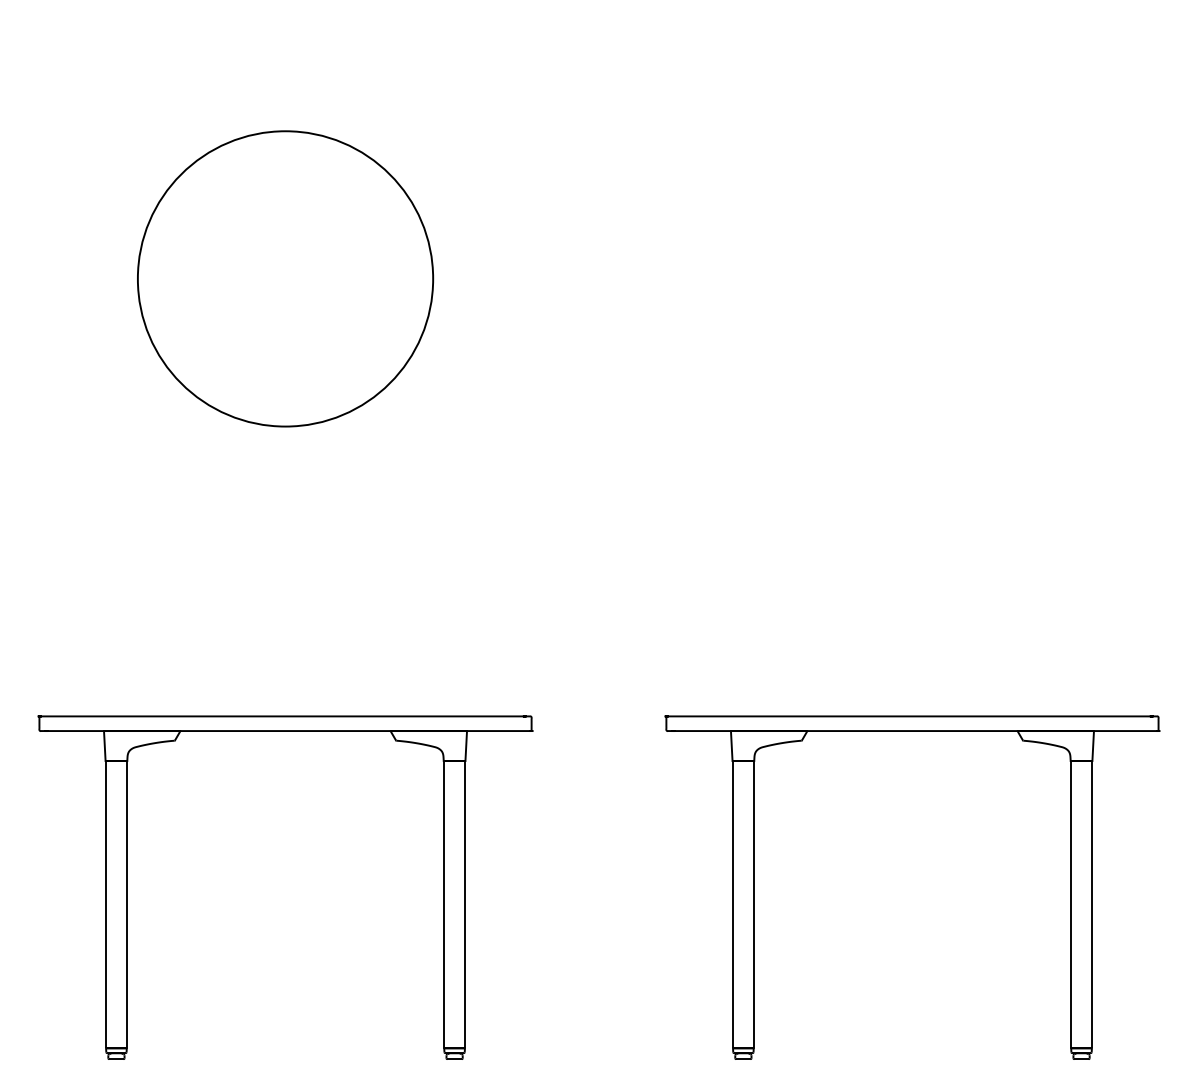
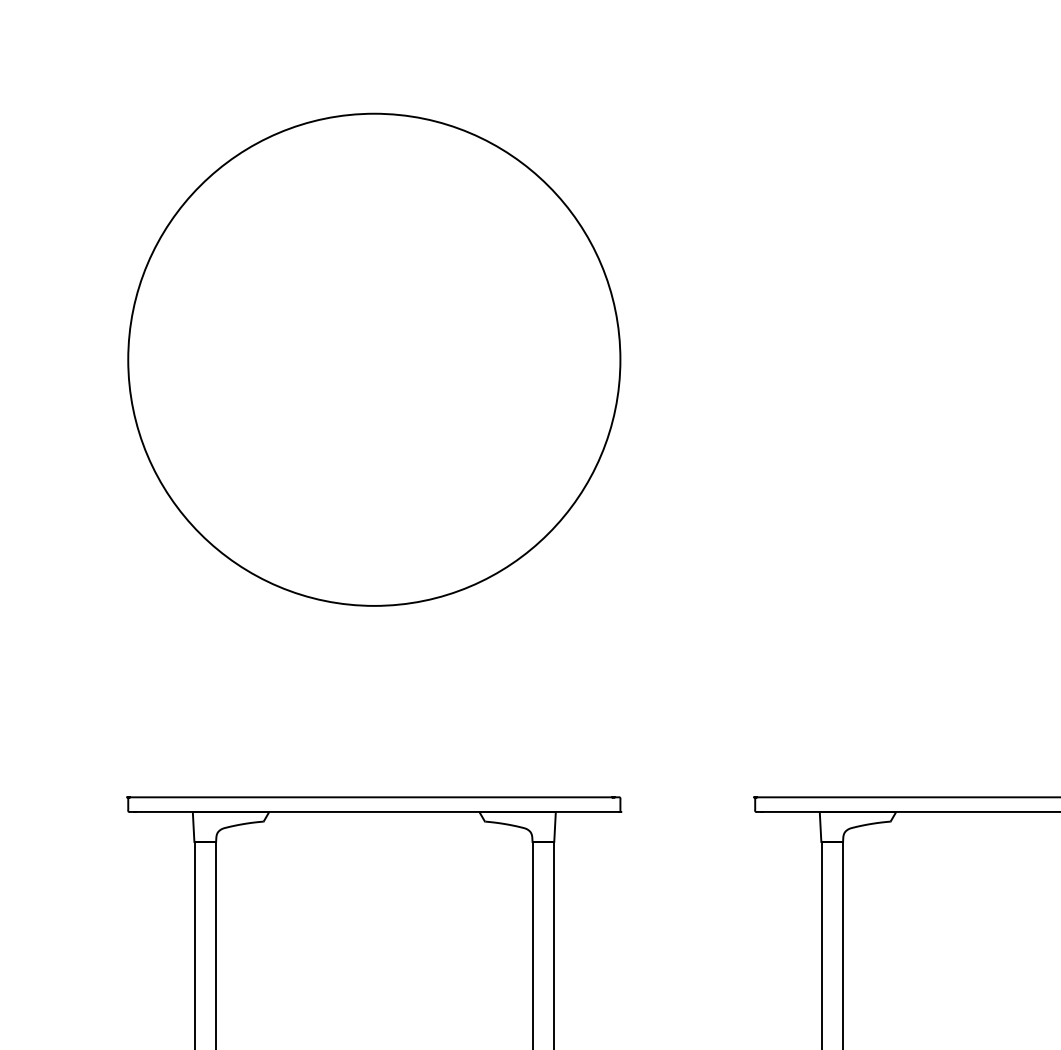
circle: (285, 278) -> (374, 359), size x1.67

